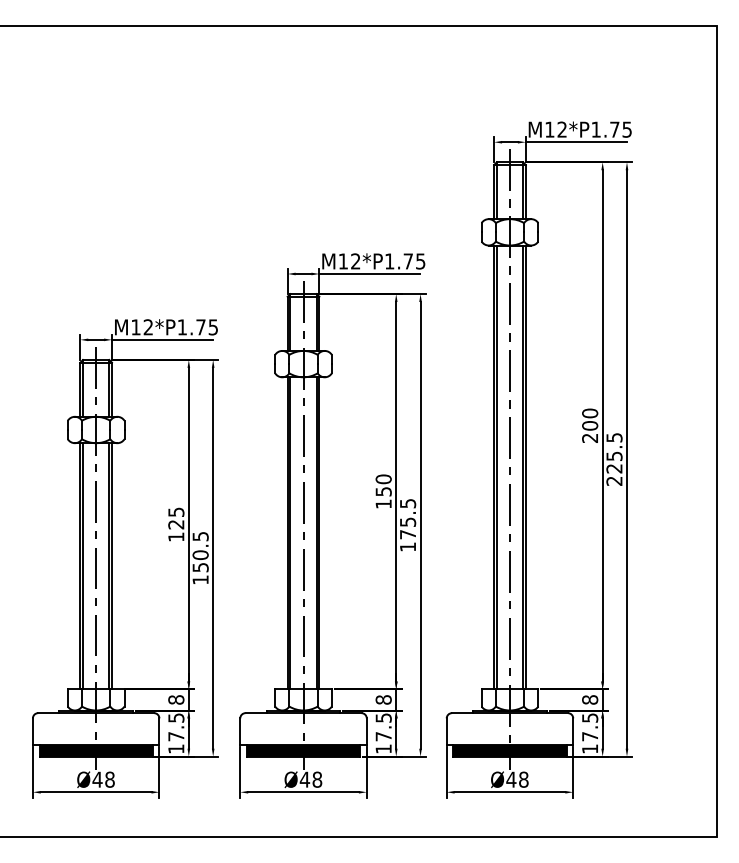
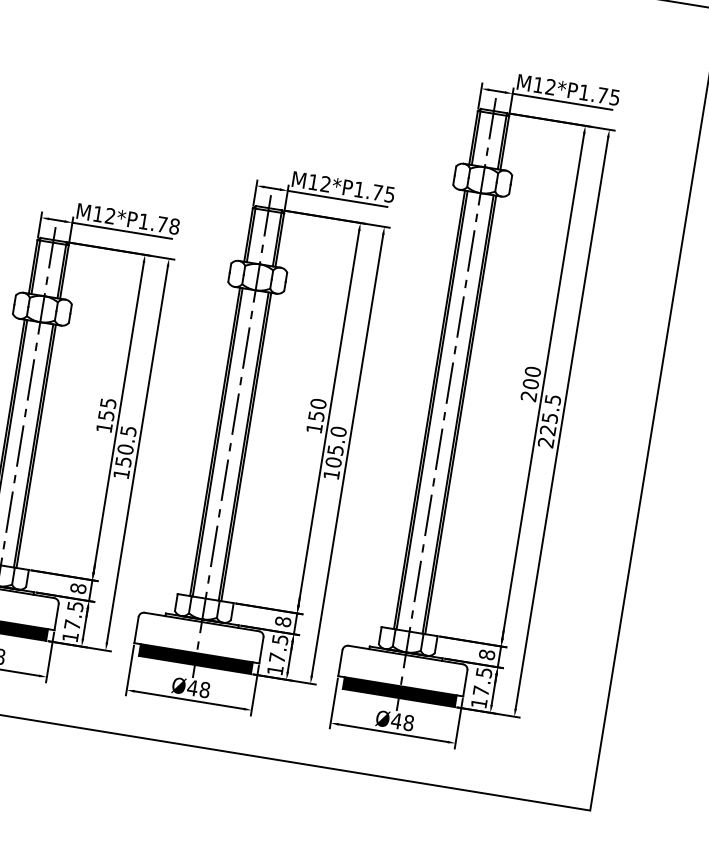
text: (213, 327) -> (174, 226), M12*P1.75 -> M12*P1.78
text: (407, 518) -> (335, 446), 175.5 -> 105.0
text: (176, 524) -> (106, 415), 125 -> 155

